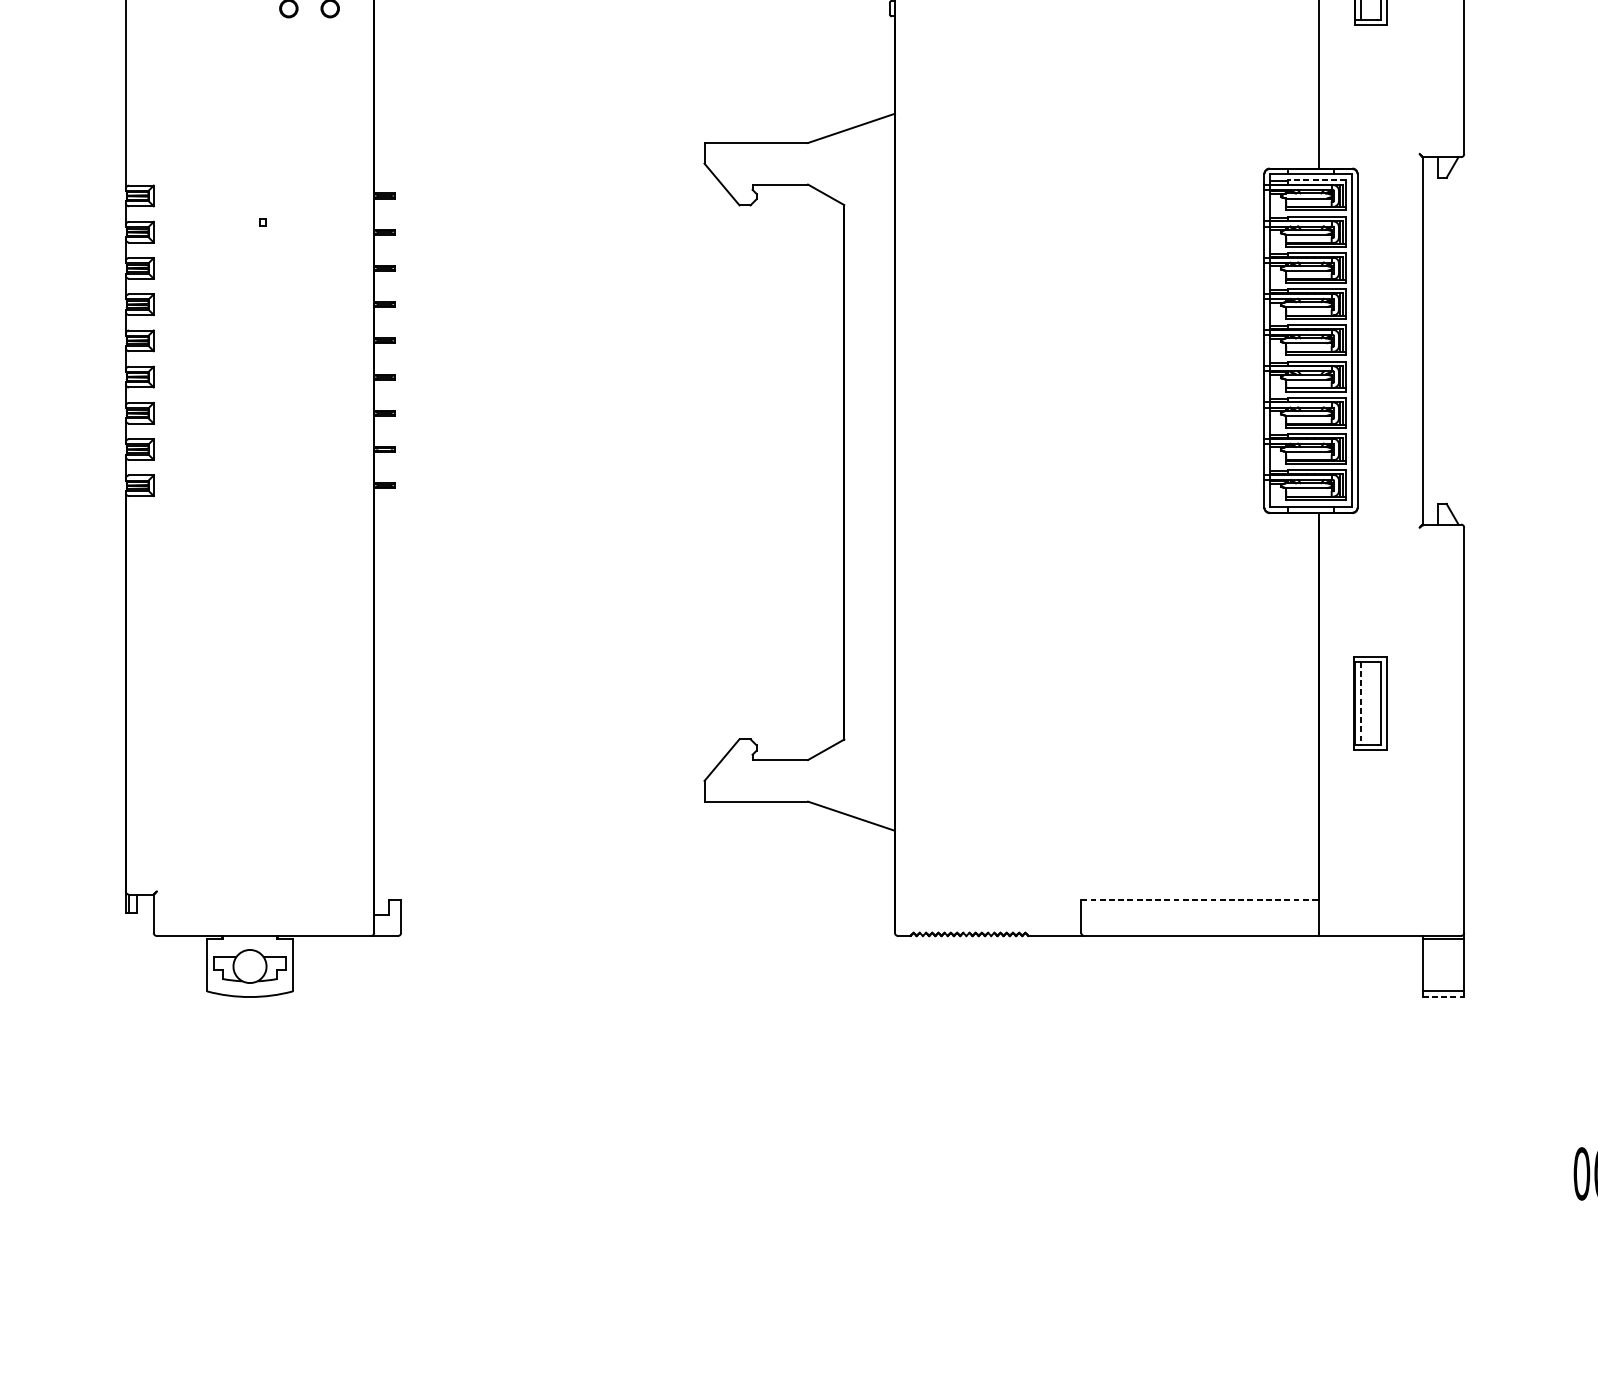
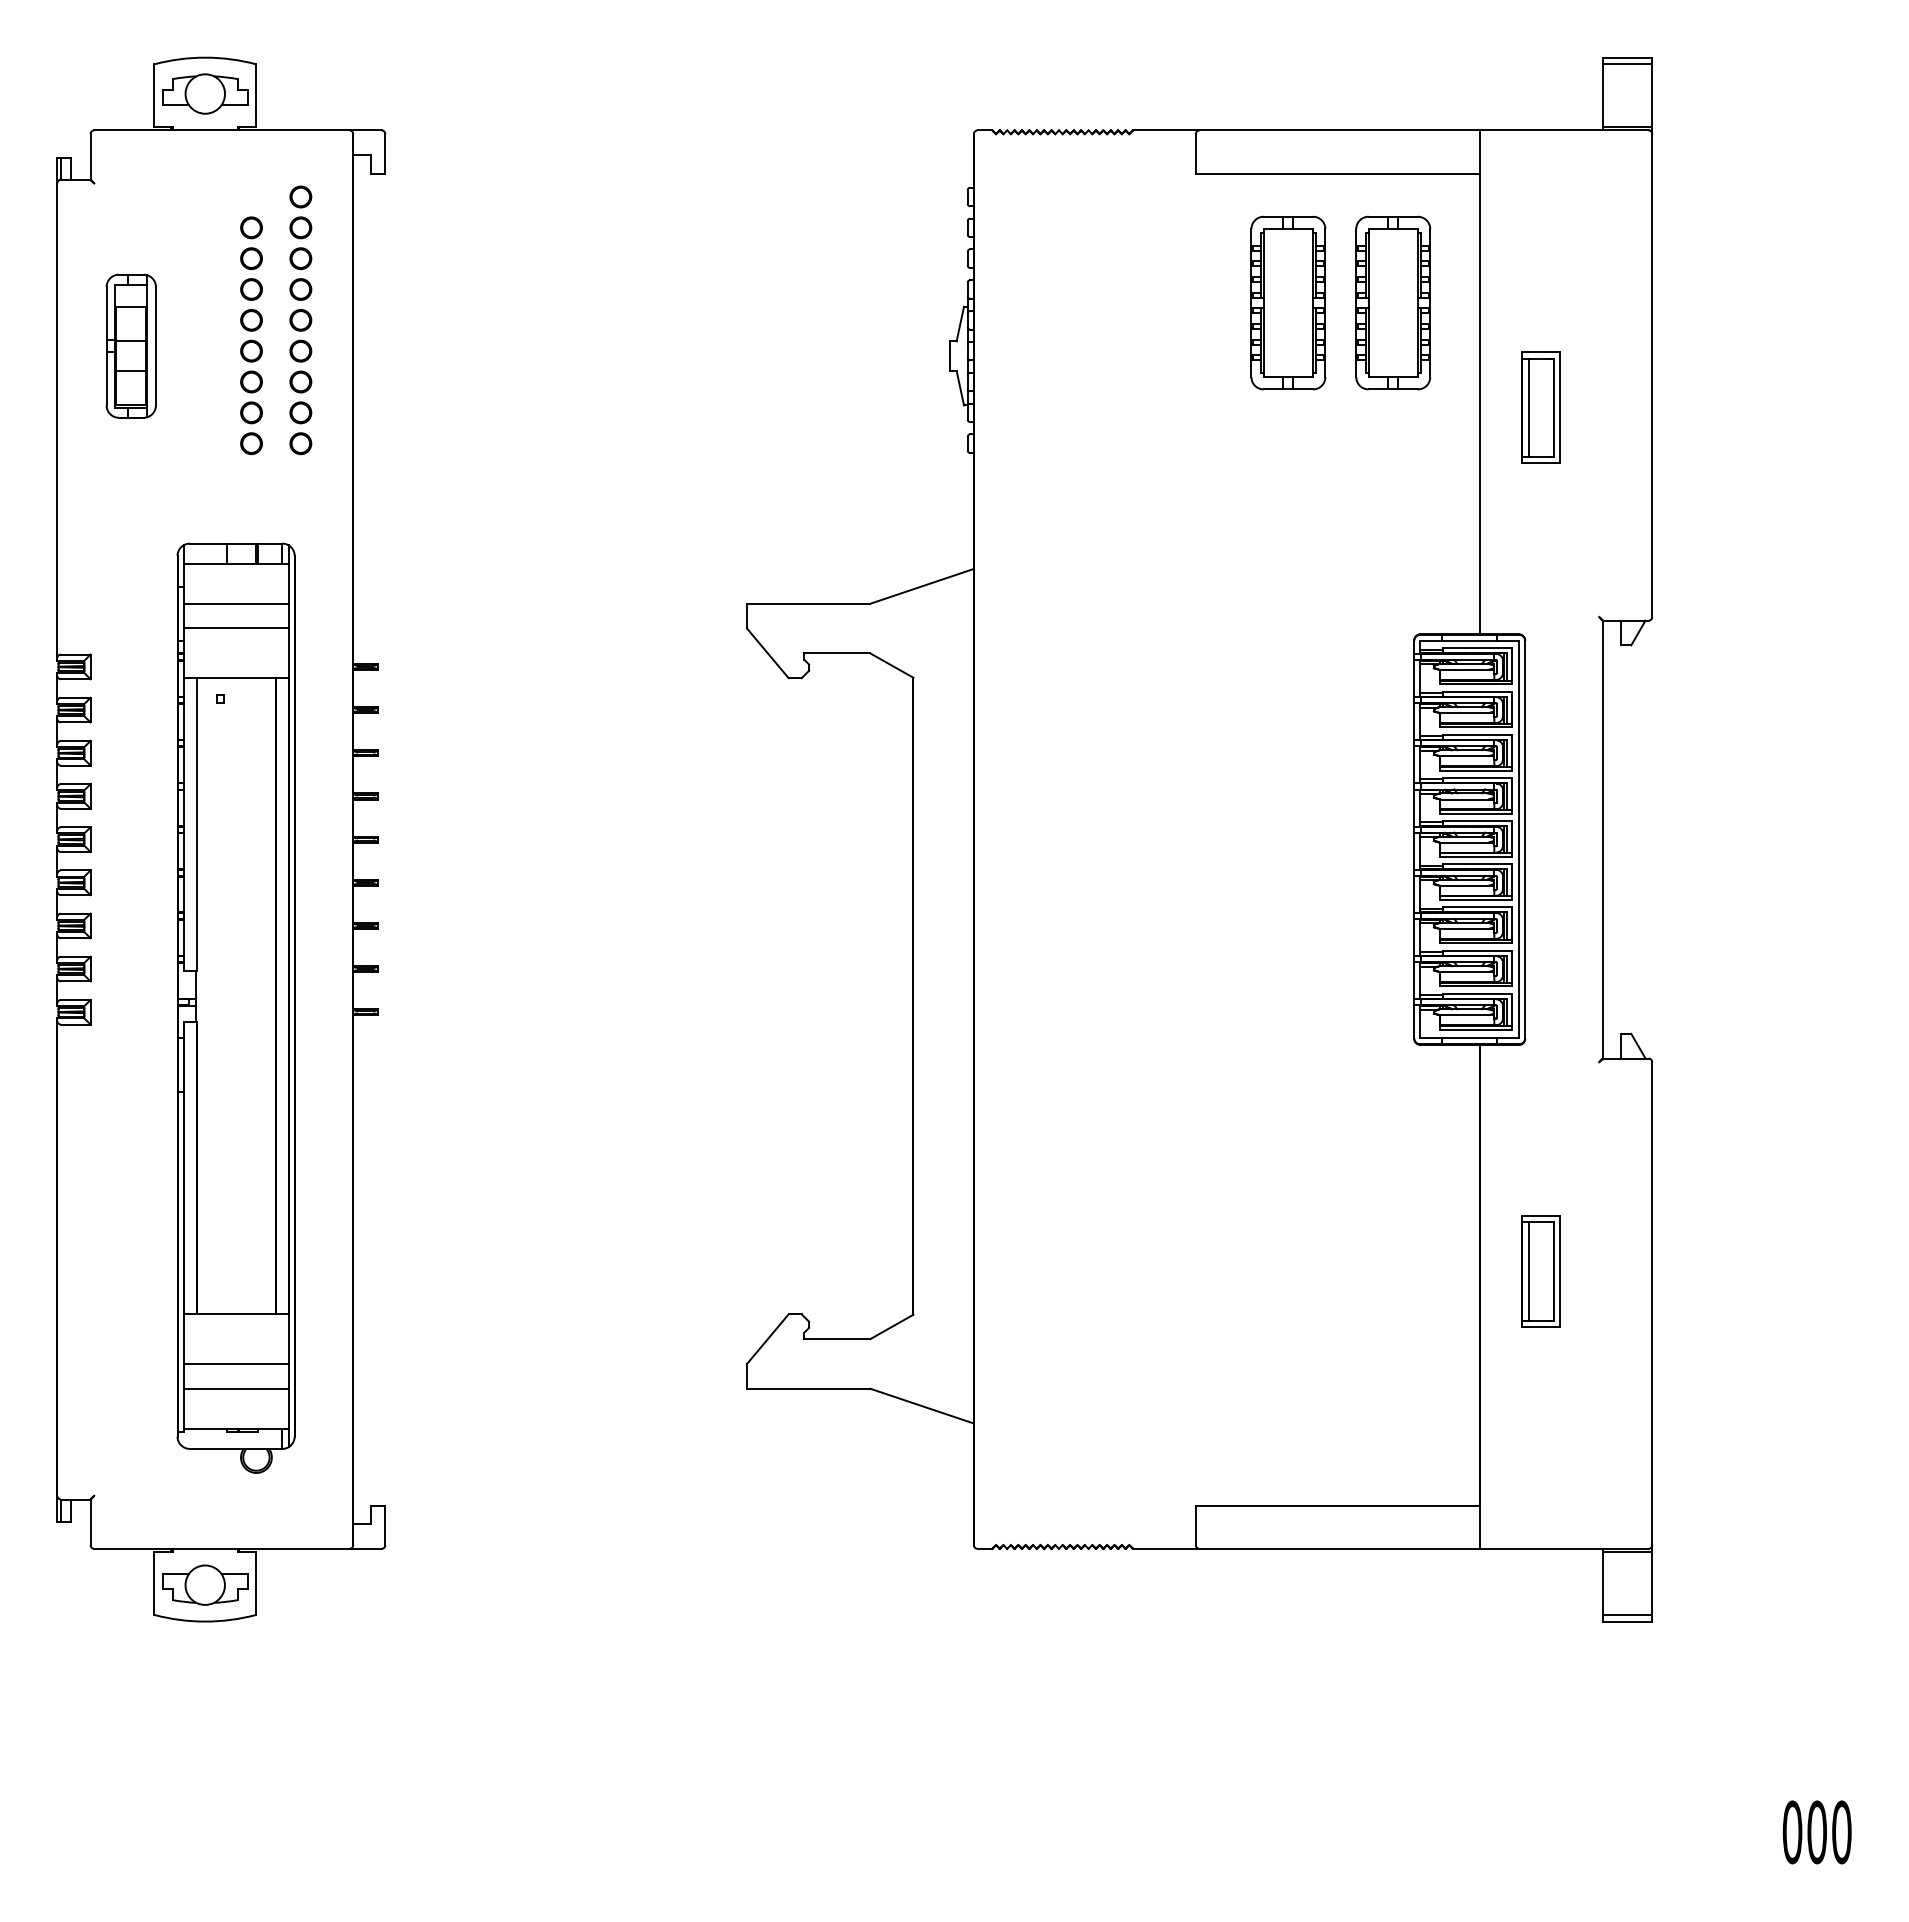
line: (1317, 180) -> (1477, 648), dashed -> solid
part: (275, 481) -> (235, 1007), added
line: (1360, 703) -> (1528, 1271), dashed -> solid
line: (1200, 899) -> (1337, 1505), dashed -> solid
line: (1443, 996) -> (1627, 1621), dashed -> solid

